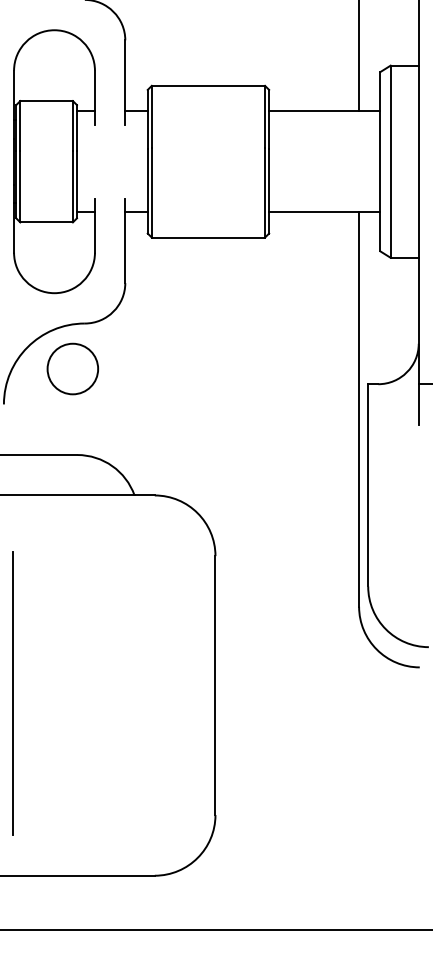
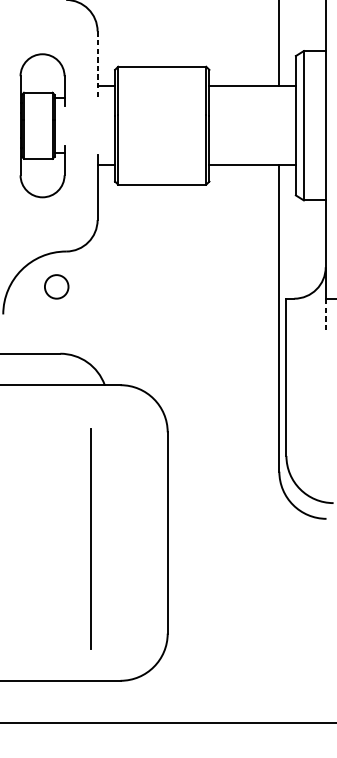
line: (125, 83) -> (97, 64), solid -> dashed
part: (54, 161) -> (42, 125), size x0.7
circle: (72, 368) -> (56, 286), size x0.6
line: (418, 403) -> (325, 313), solid -> dashed
line: (12, 693) -> (89, 539), moved

